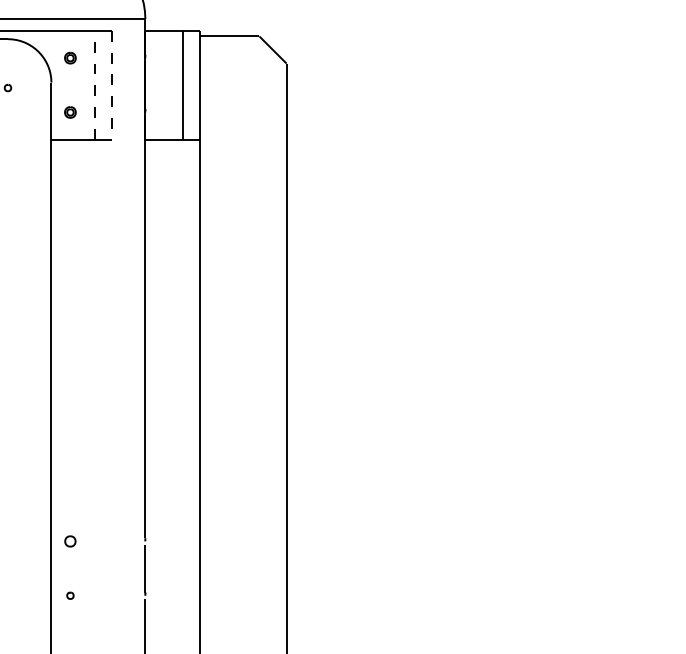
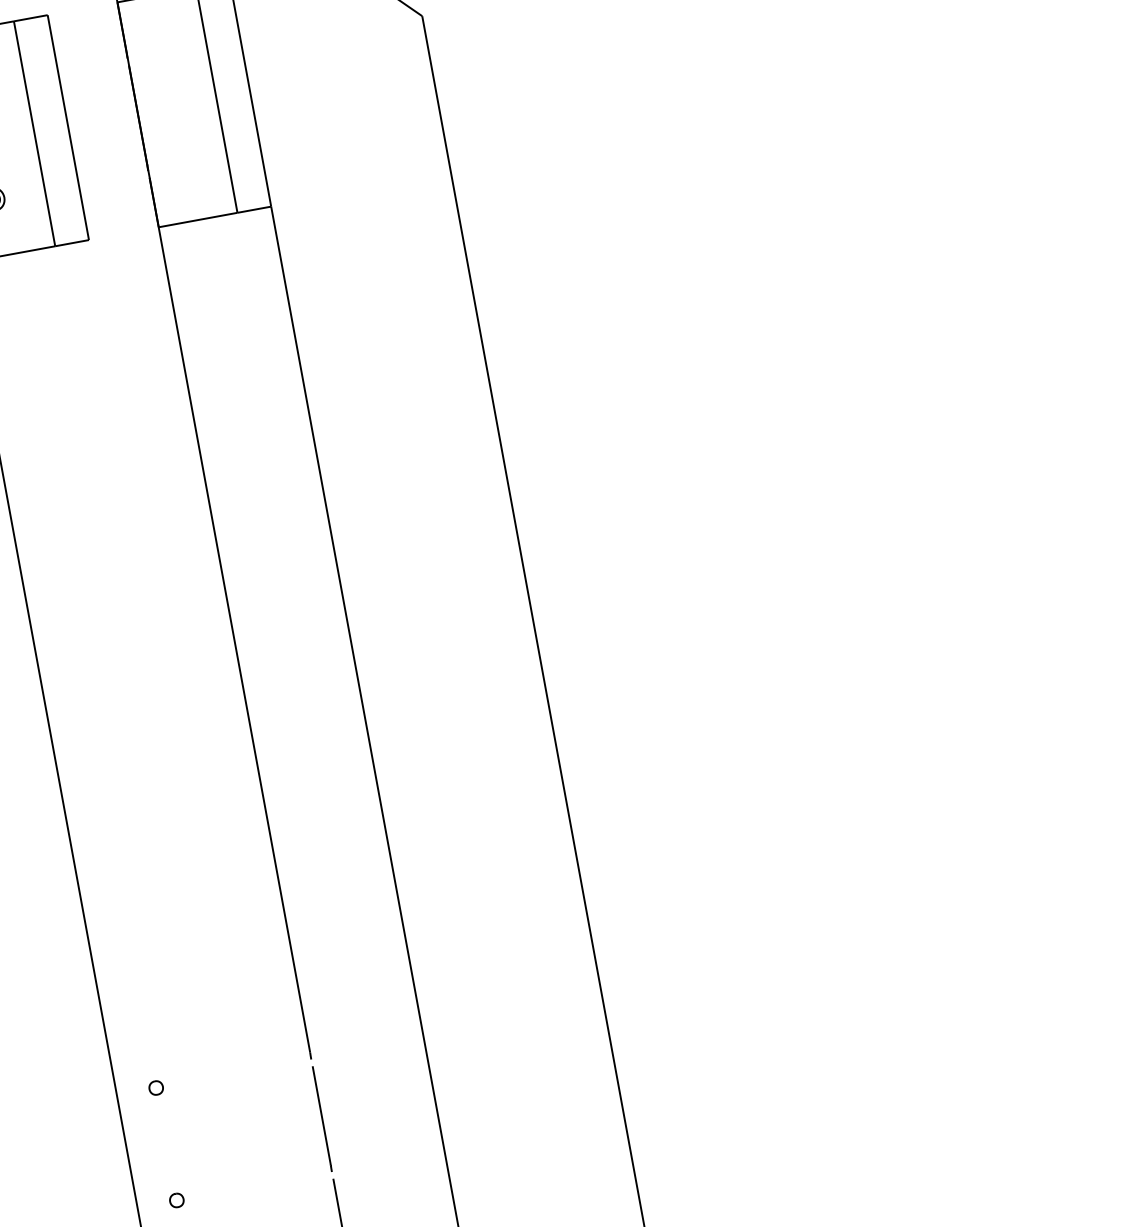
line: (95, 84) -> (34, 132), dashed -> solid
line: (111, 85) -> (67, 128), dashed -> solid
part: (70, 541) -> (156, 1088), size x0.62

